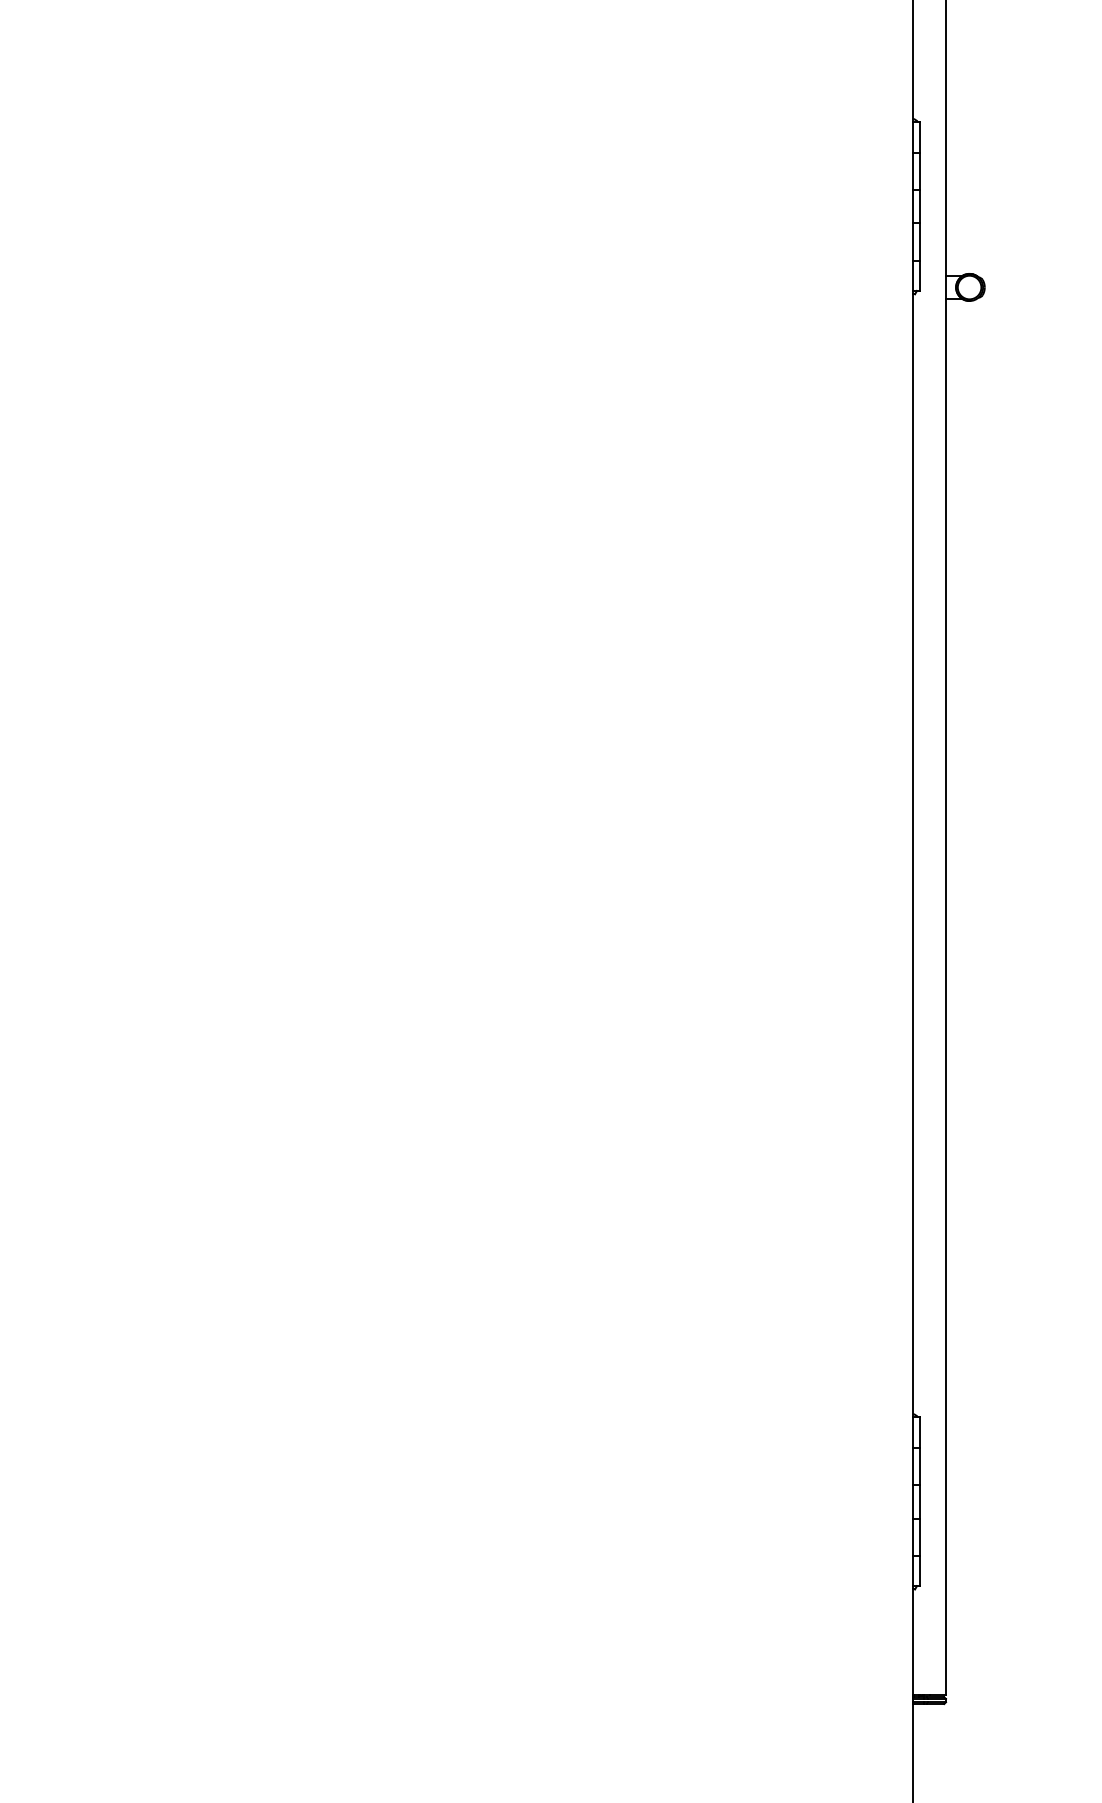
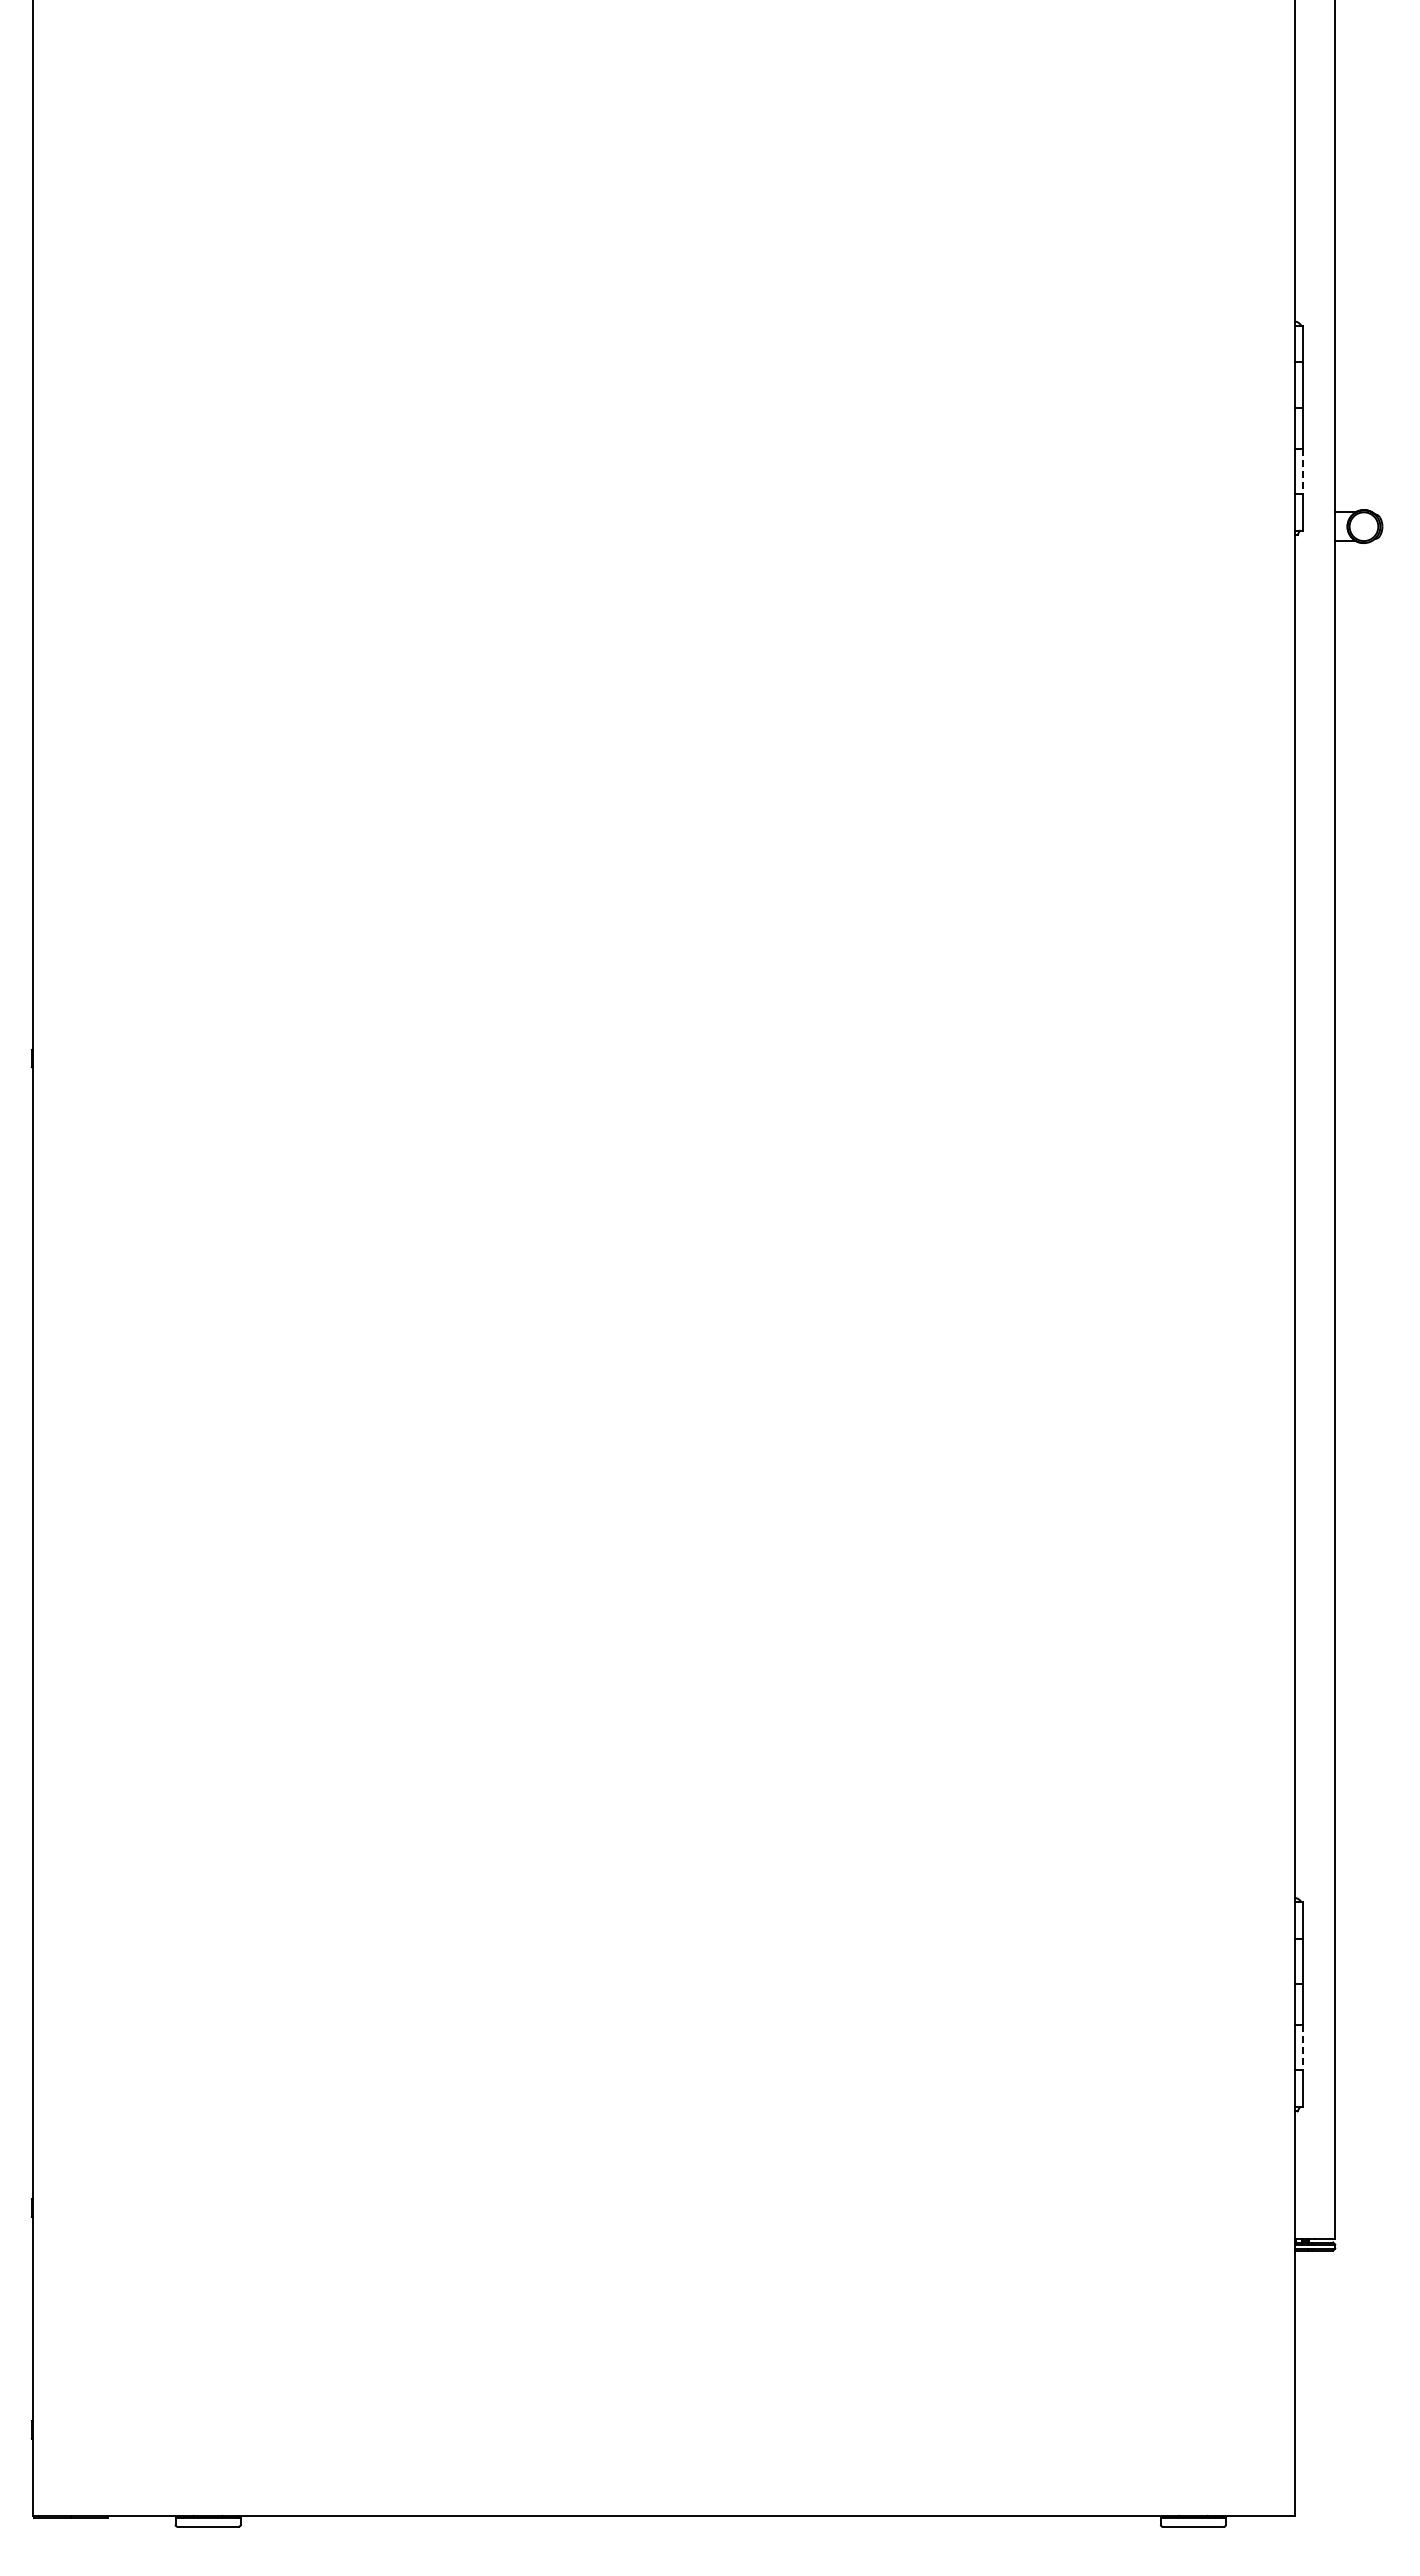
line: (919, 242) -> (1303, 471), solid -> dashed
line: (919, 1537) -> (1303, 2047), solid -> dashed

